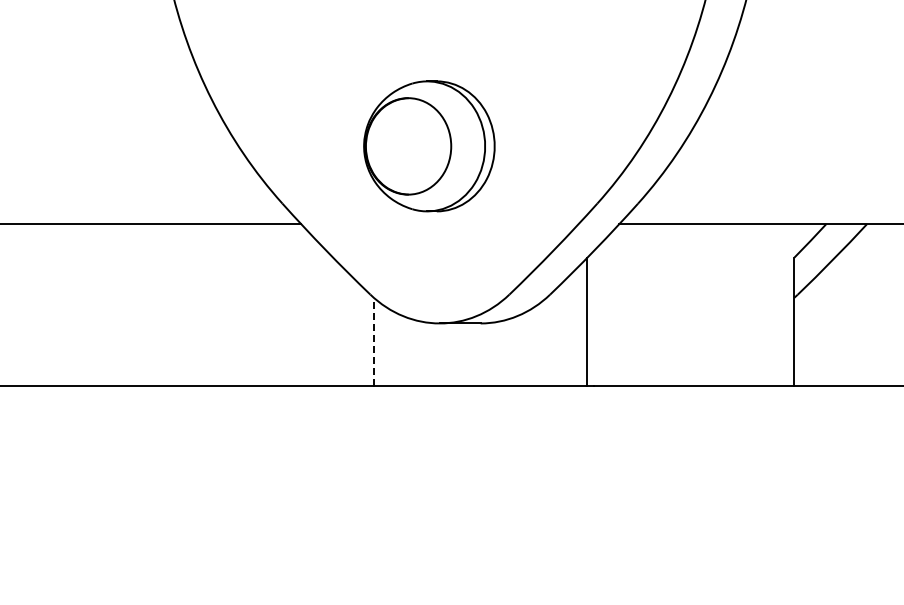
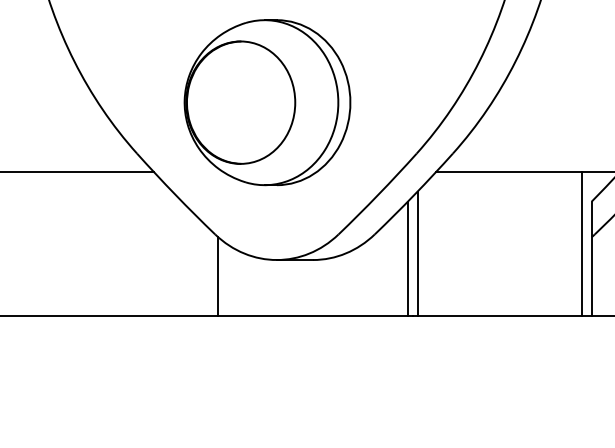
part: (429, 146) -> (267, 102), size x1.43
line: (783, 305) -> (582, 244), added
line: (598, 316) -> (417, 253), added
line: (373, 341) -> (217, 276), dashed -> solid

